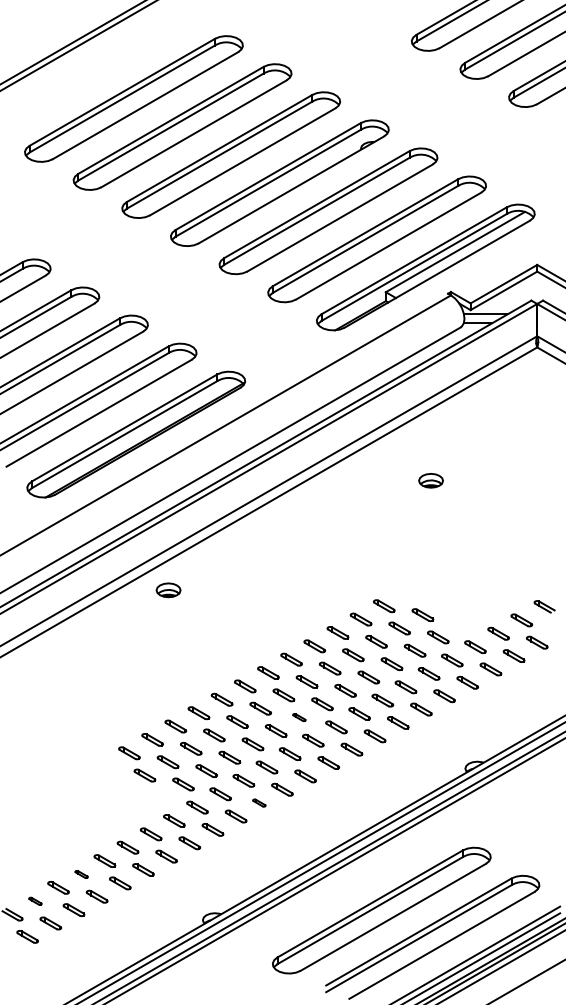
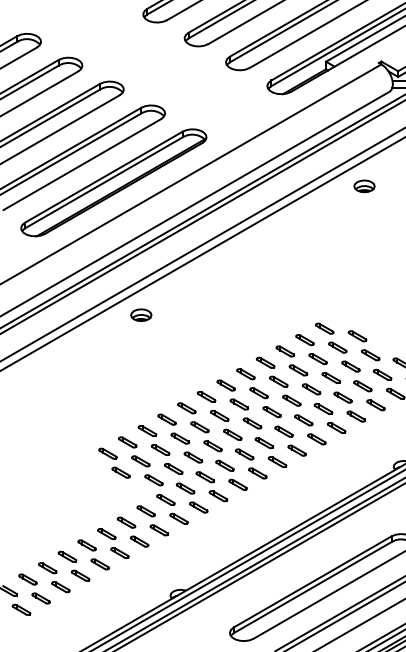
part: (430, 480) -> (364, 186), moved
part: (299, 717) -> (252, 423), size x1.67
part: (259, 802) -> (218, 495), size x1.67
part: (81, 874) -> (67, 556), size x1.67
part: (35, 901) -> (28, 579), size x1.67

